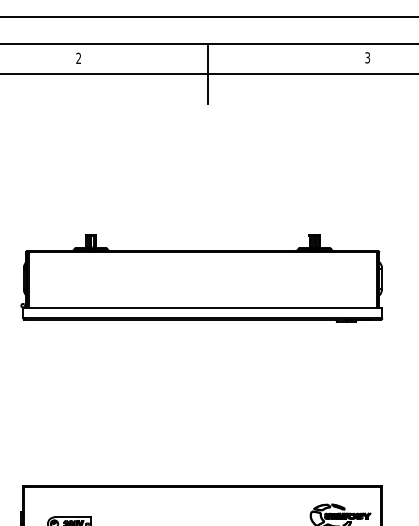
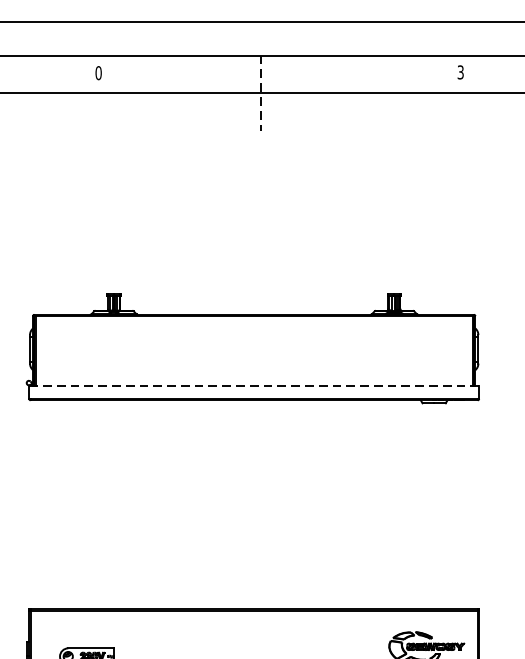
text: (78, 58) -> (98, 73), 2 -> 0
line: (208, 74) -> (261, 93), solid -> dashed
line: (202, 307) -> (253, 385), solid -> dashed

